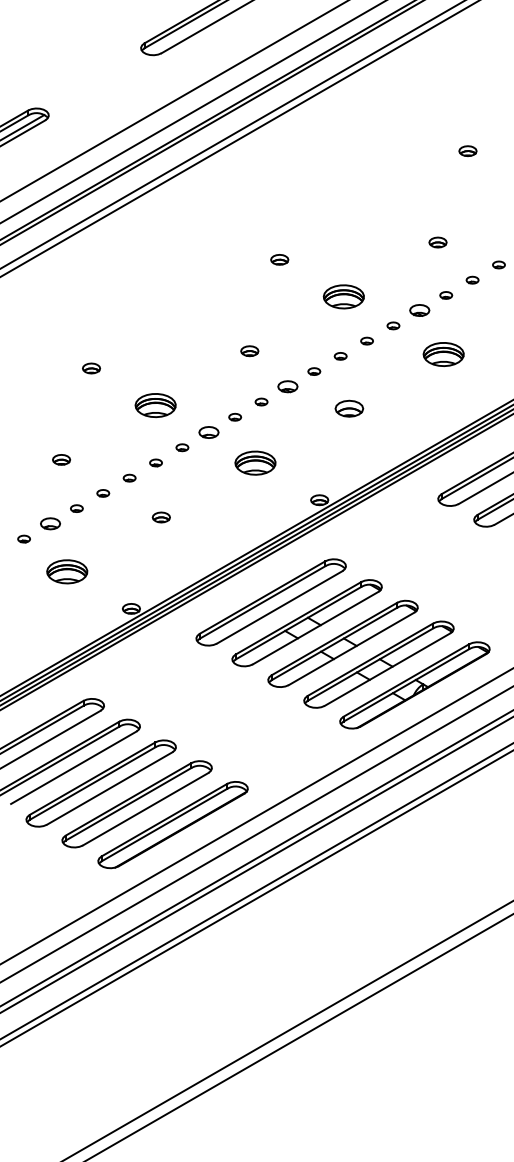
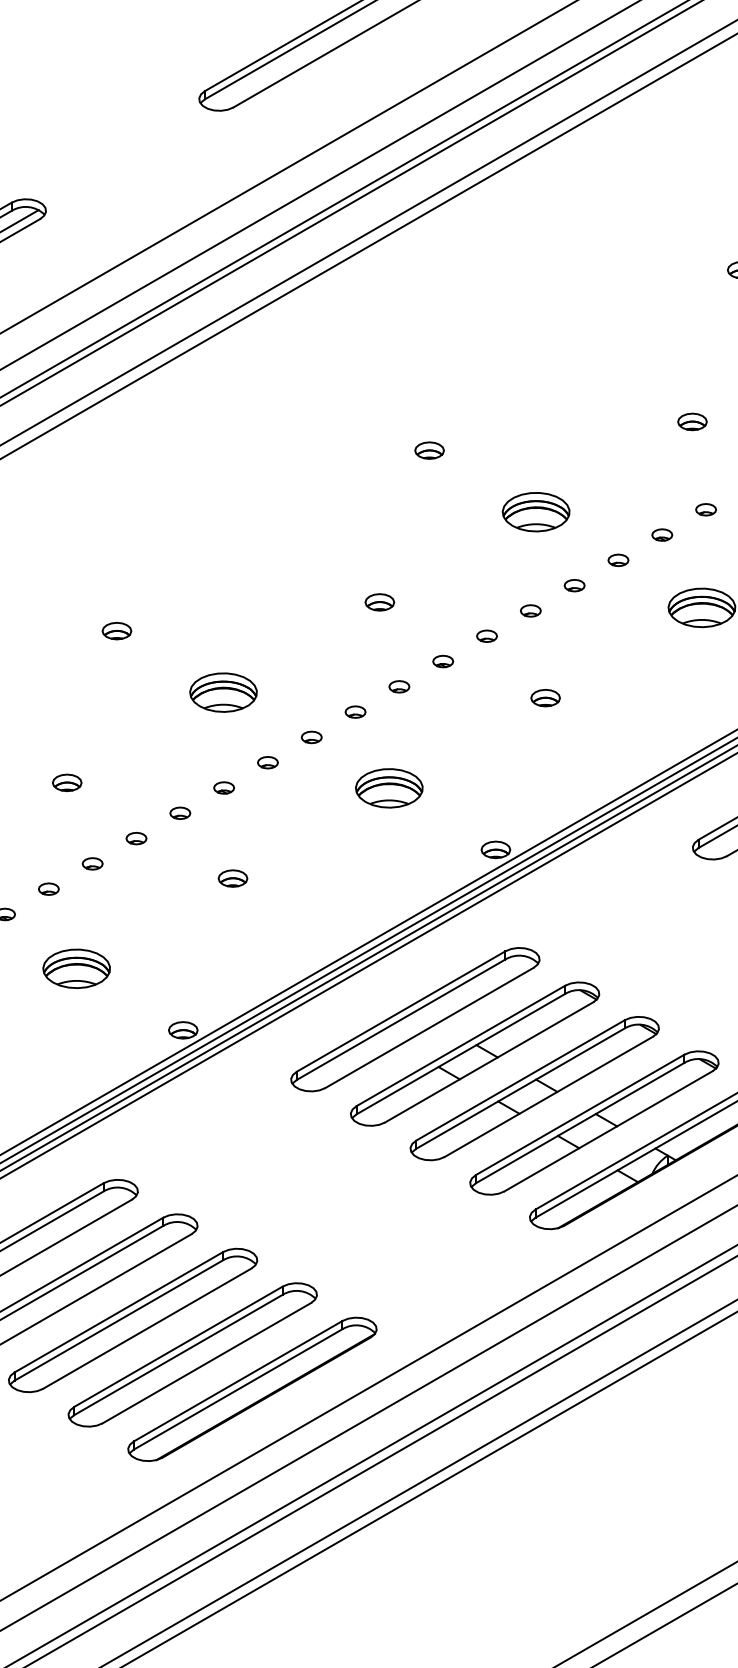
part: (419, 310) -> (661, 534), size x0.62
part: (287, 386) -> (442, 661), size x0.62
part: (349, 408) -> (545, 697), size x0.62
part: (208, 432) -> (311, 737), size x0.62
part: (50, 523) -> (48, 888), size x0.62

